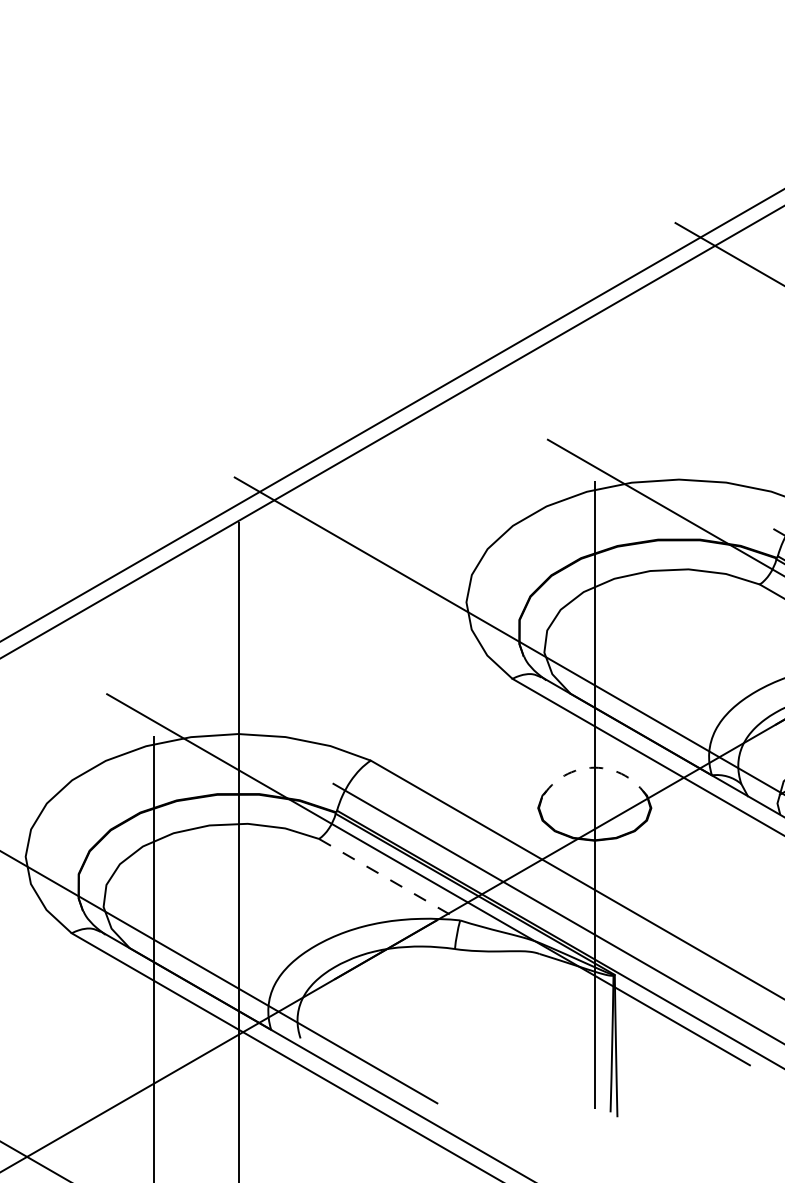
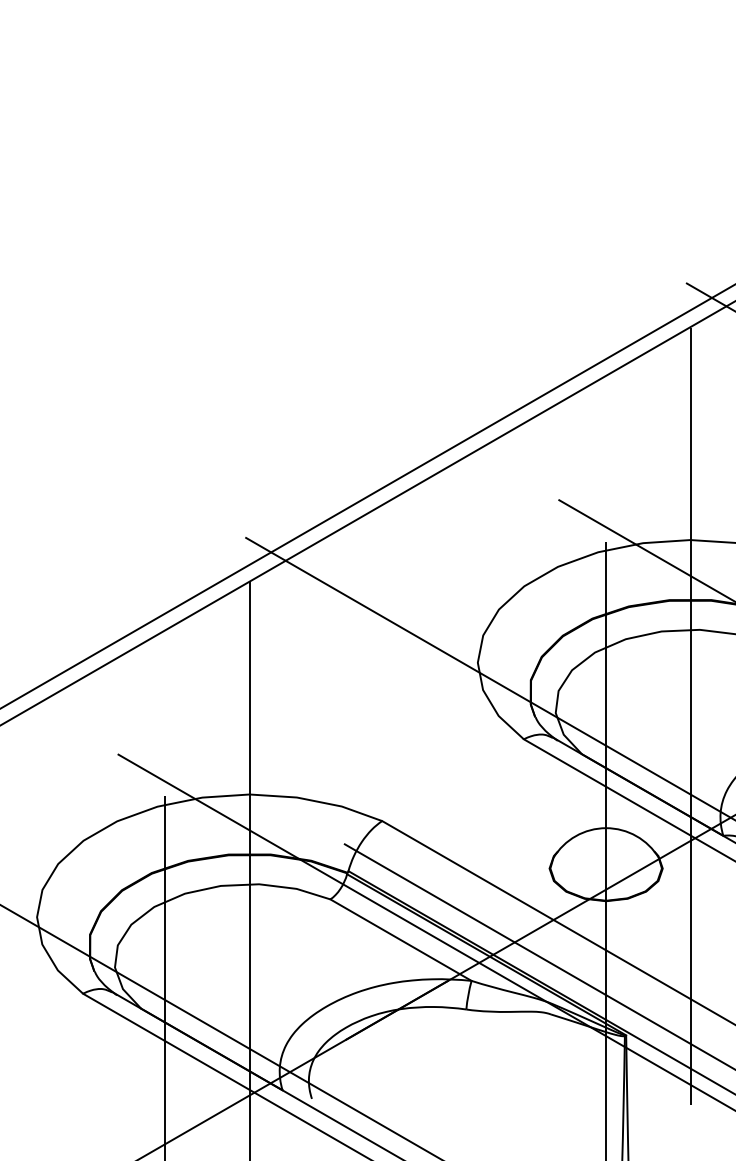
line: (679, 655) -> (690, 715), added
arc: (594, 767) -> (605, 827), dashed -> solid
line: (390, 879) -> (401, 939), dashed -> solid

